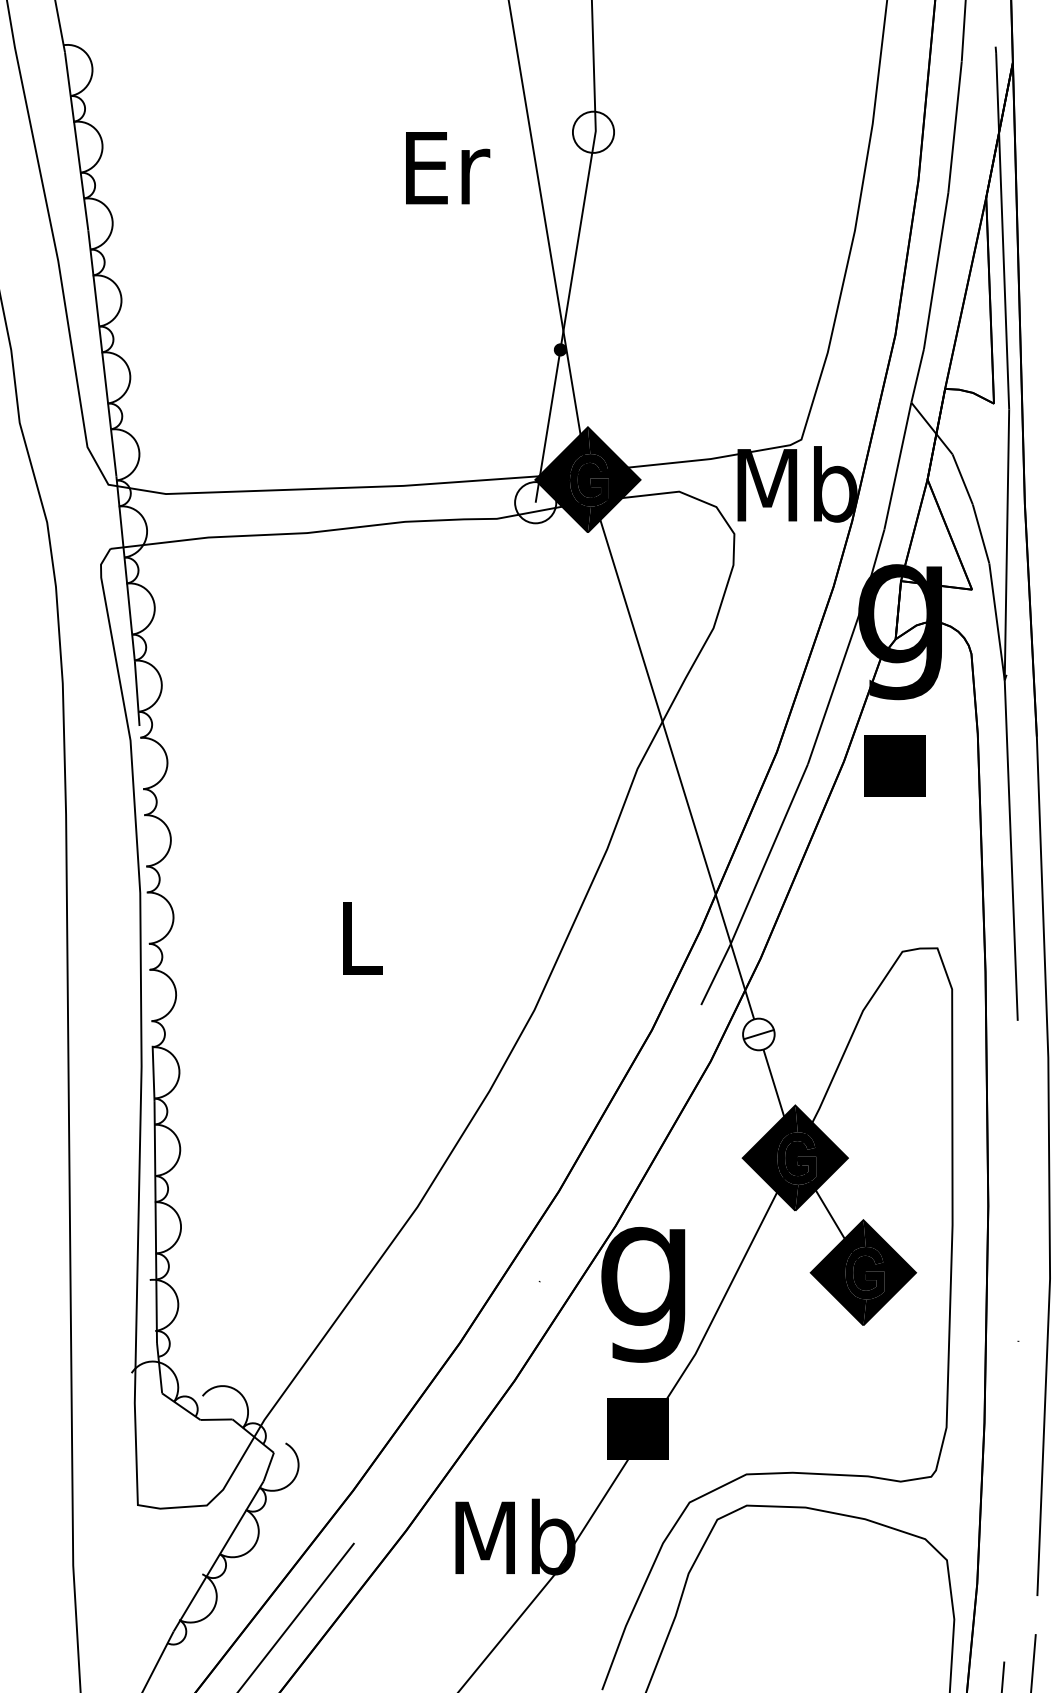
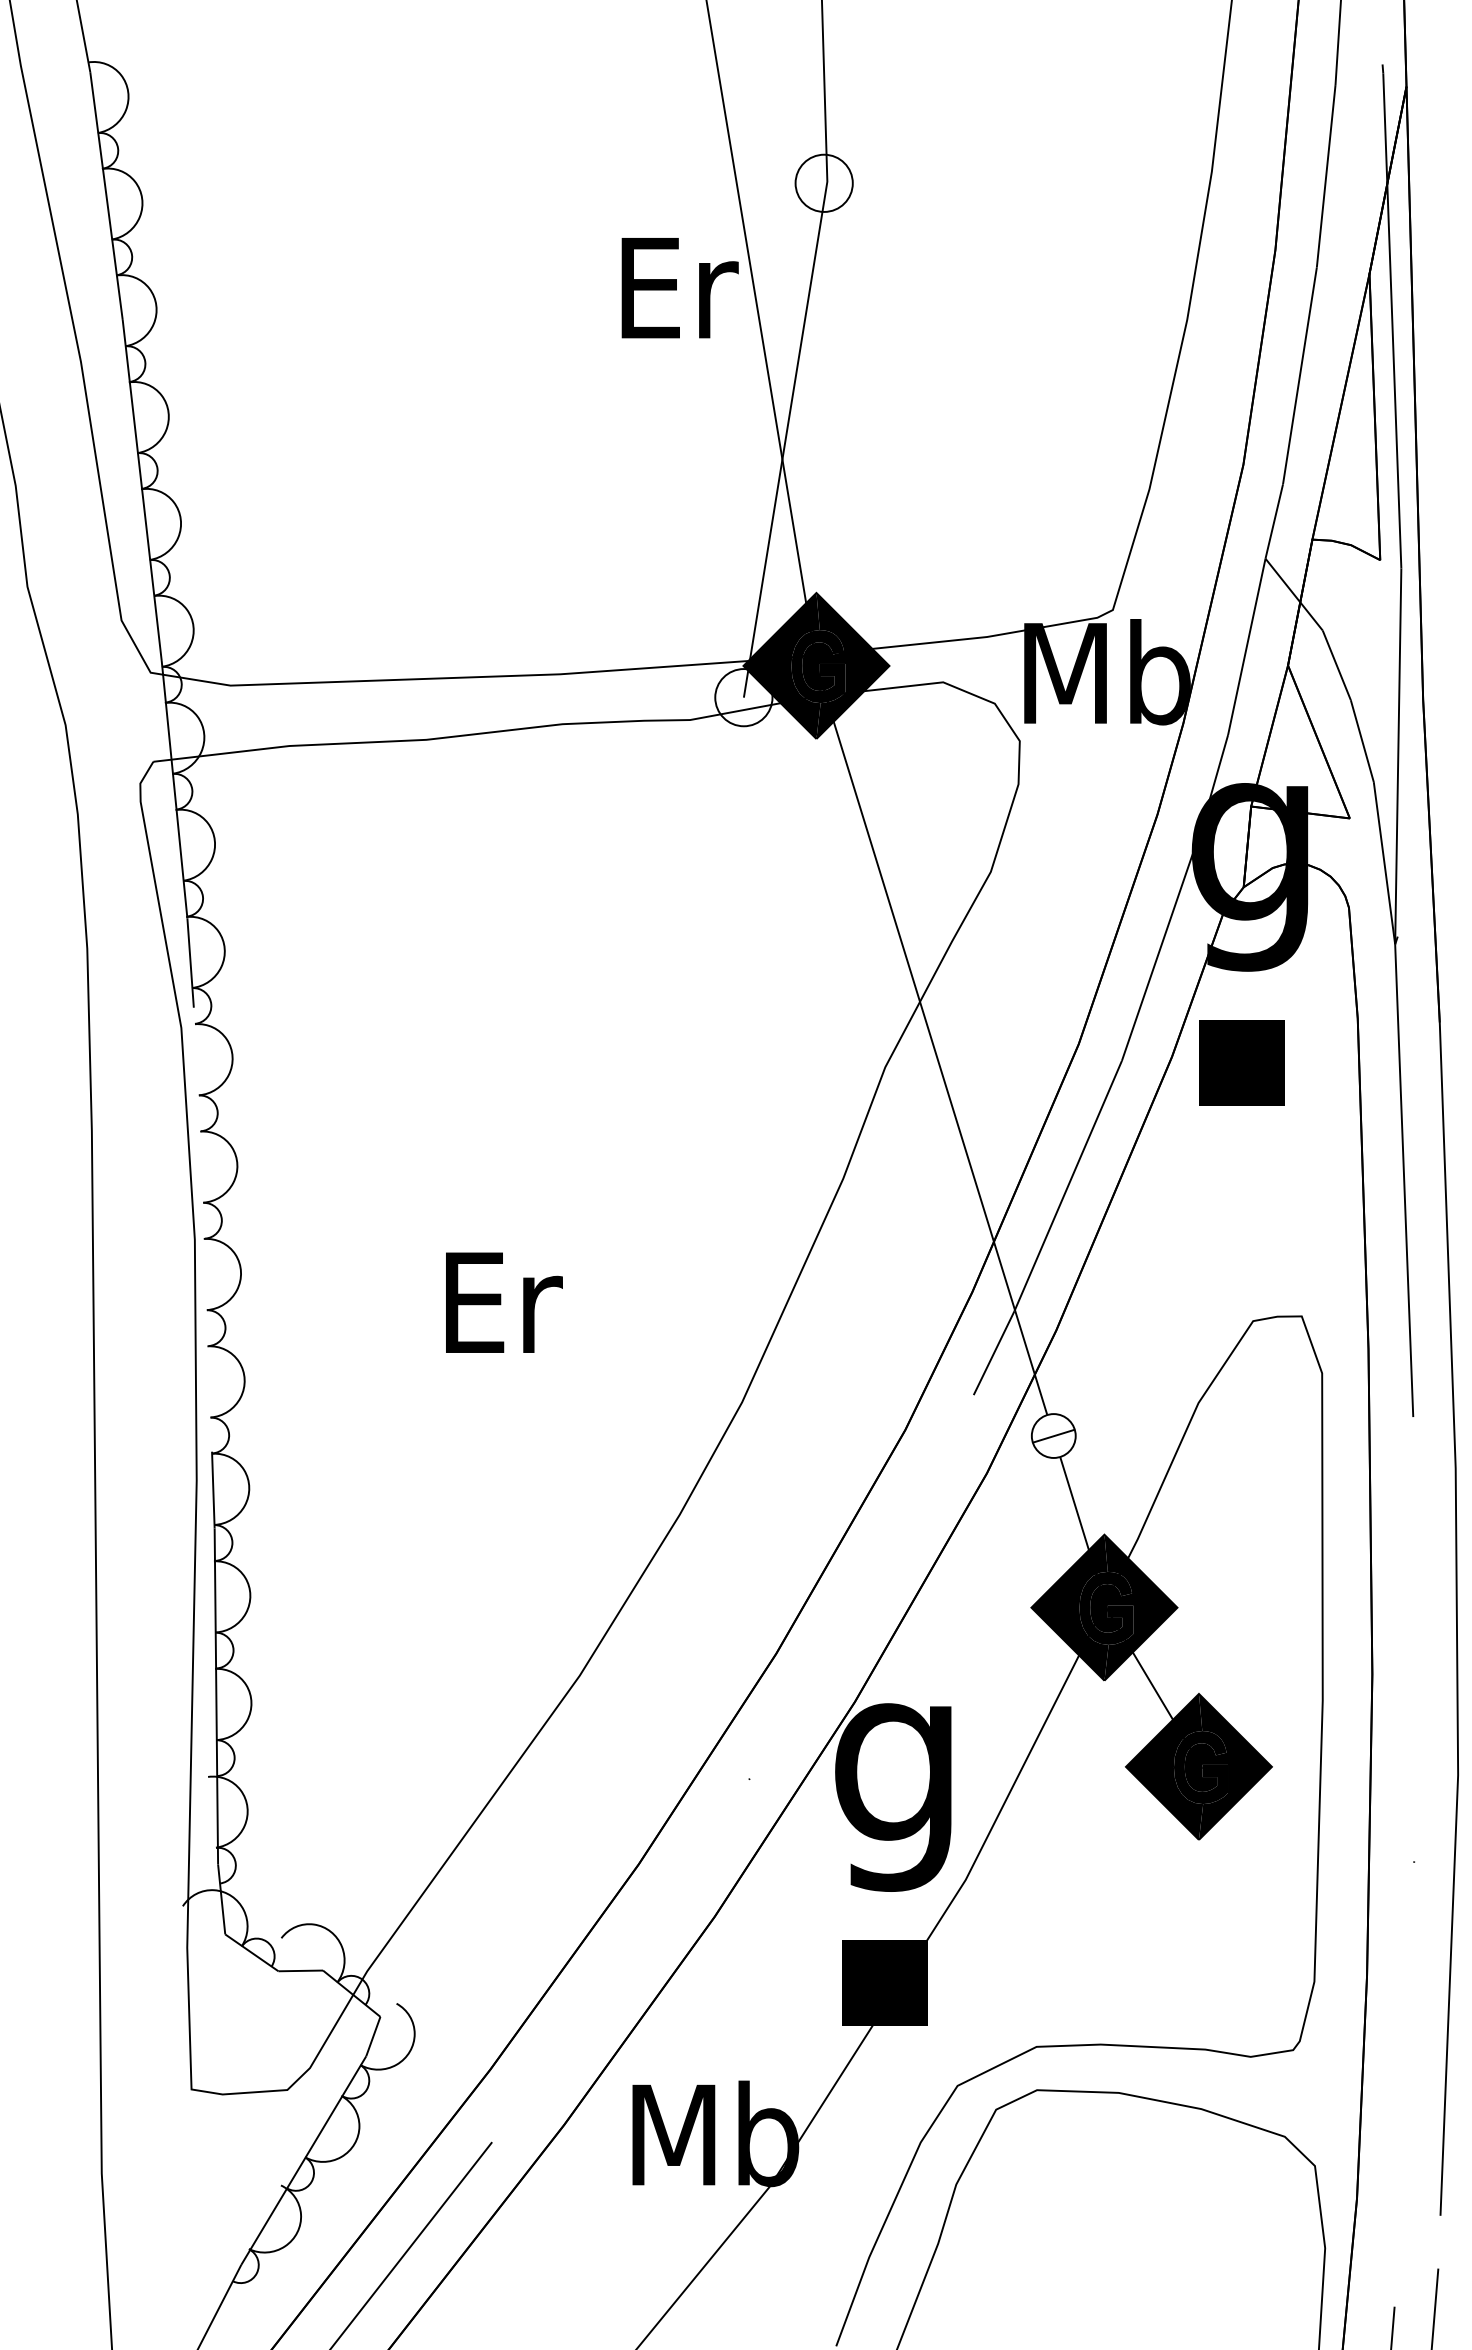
text: (447, 168) -> (679, 288), moved
fill: (560, 349) -> (778, 485), removed
text: (363, 938) -> (504, 1302), L -> Er

